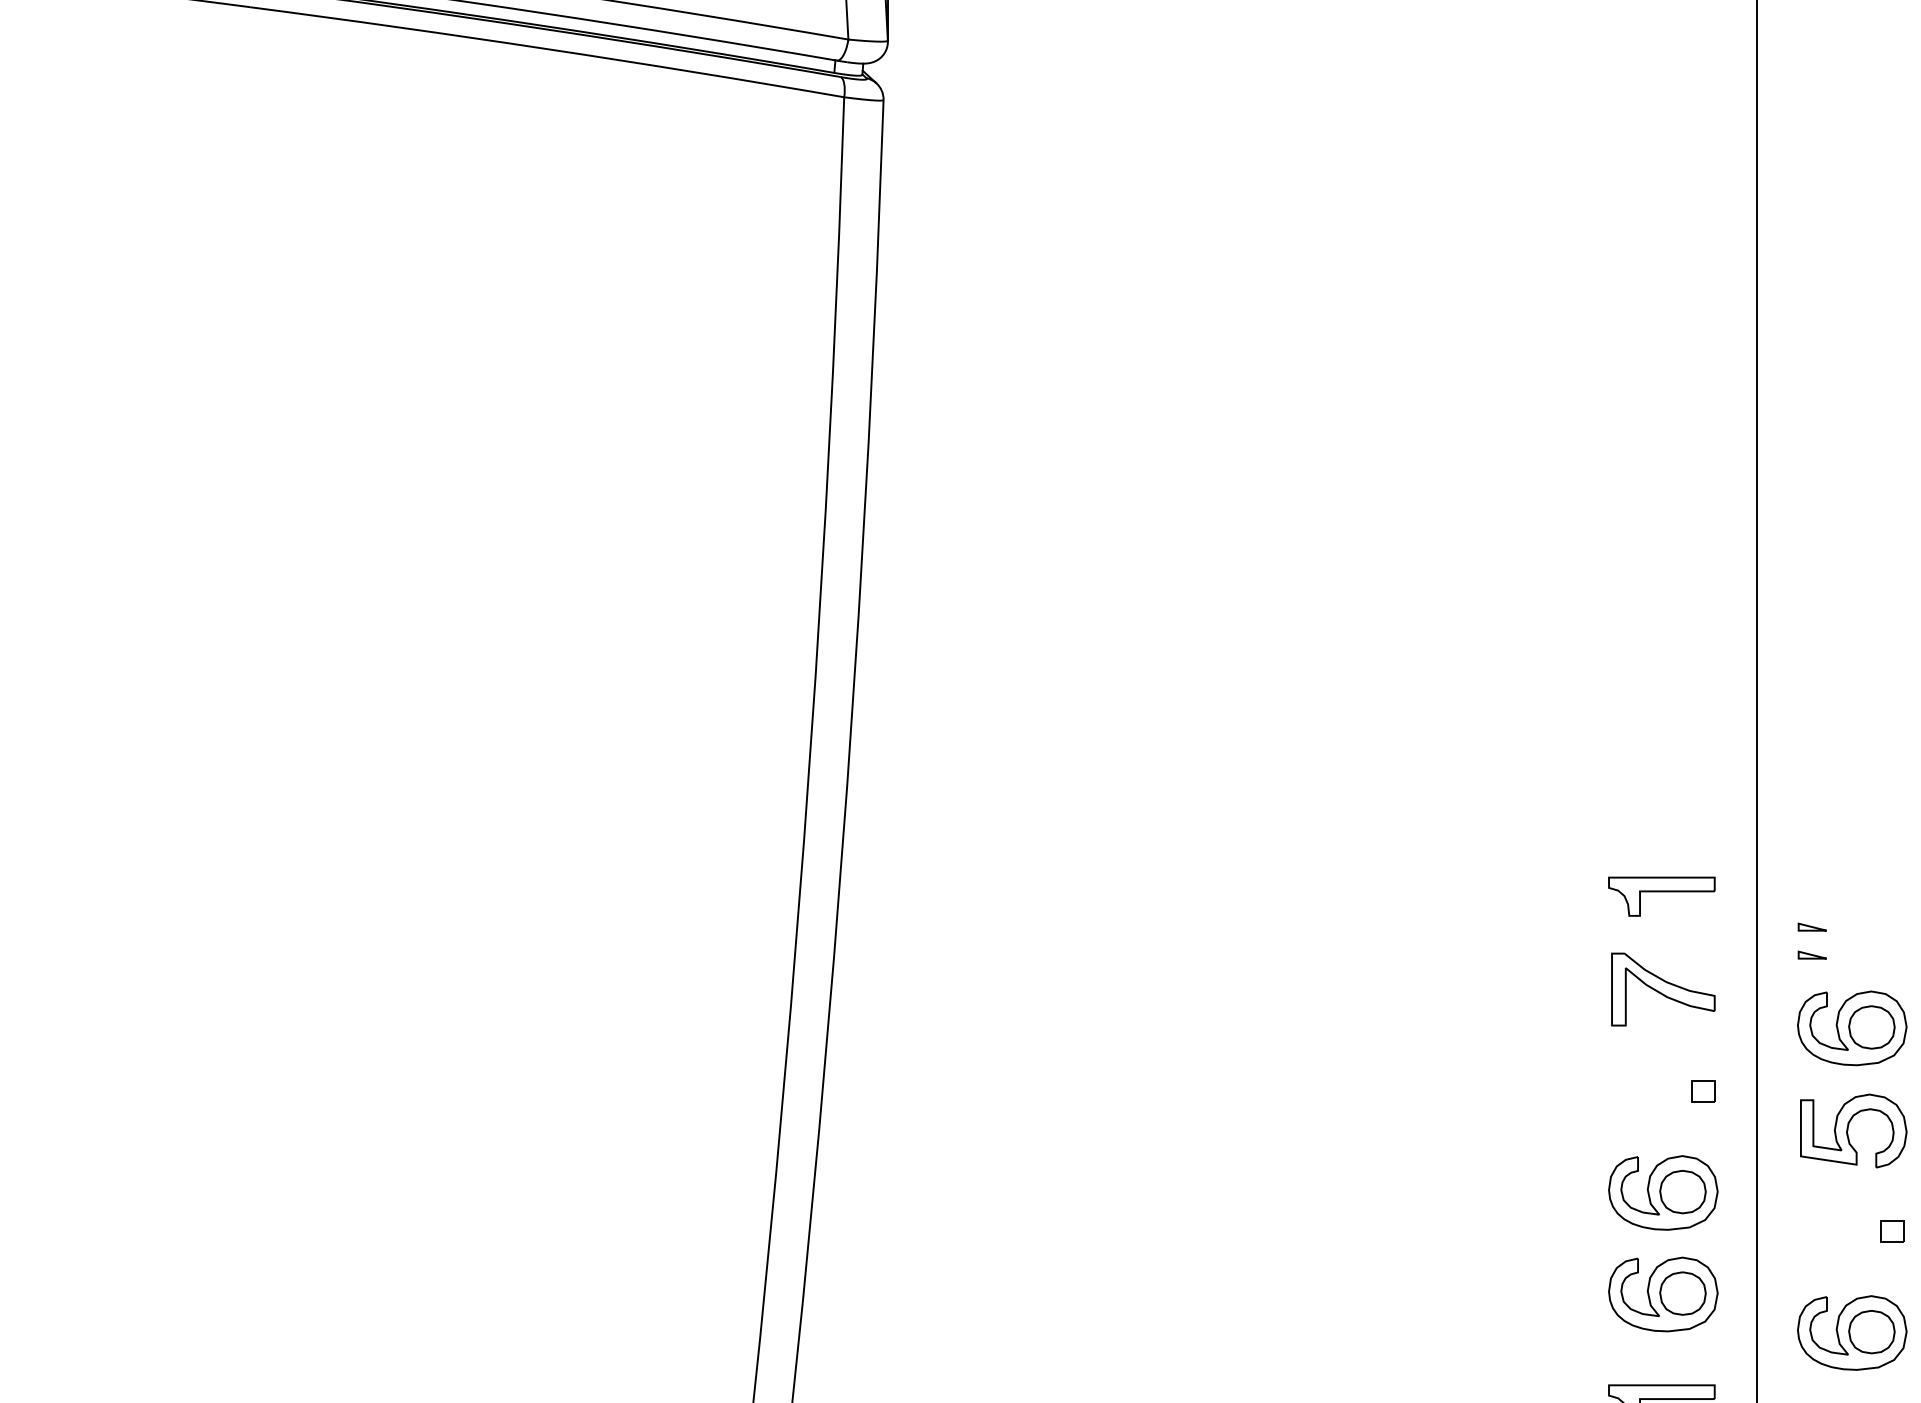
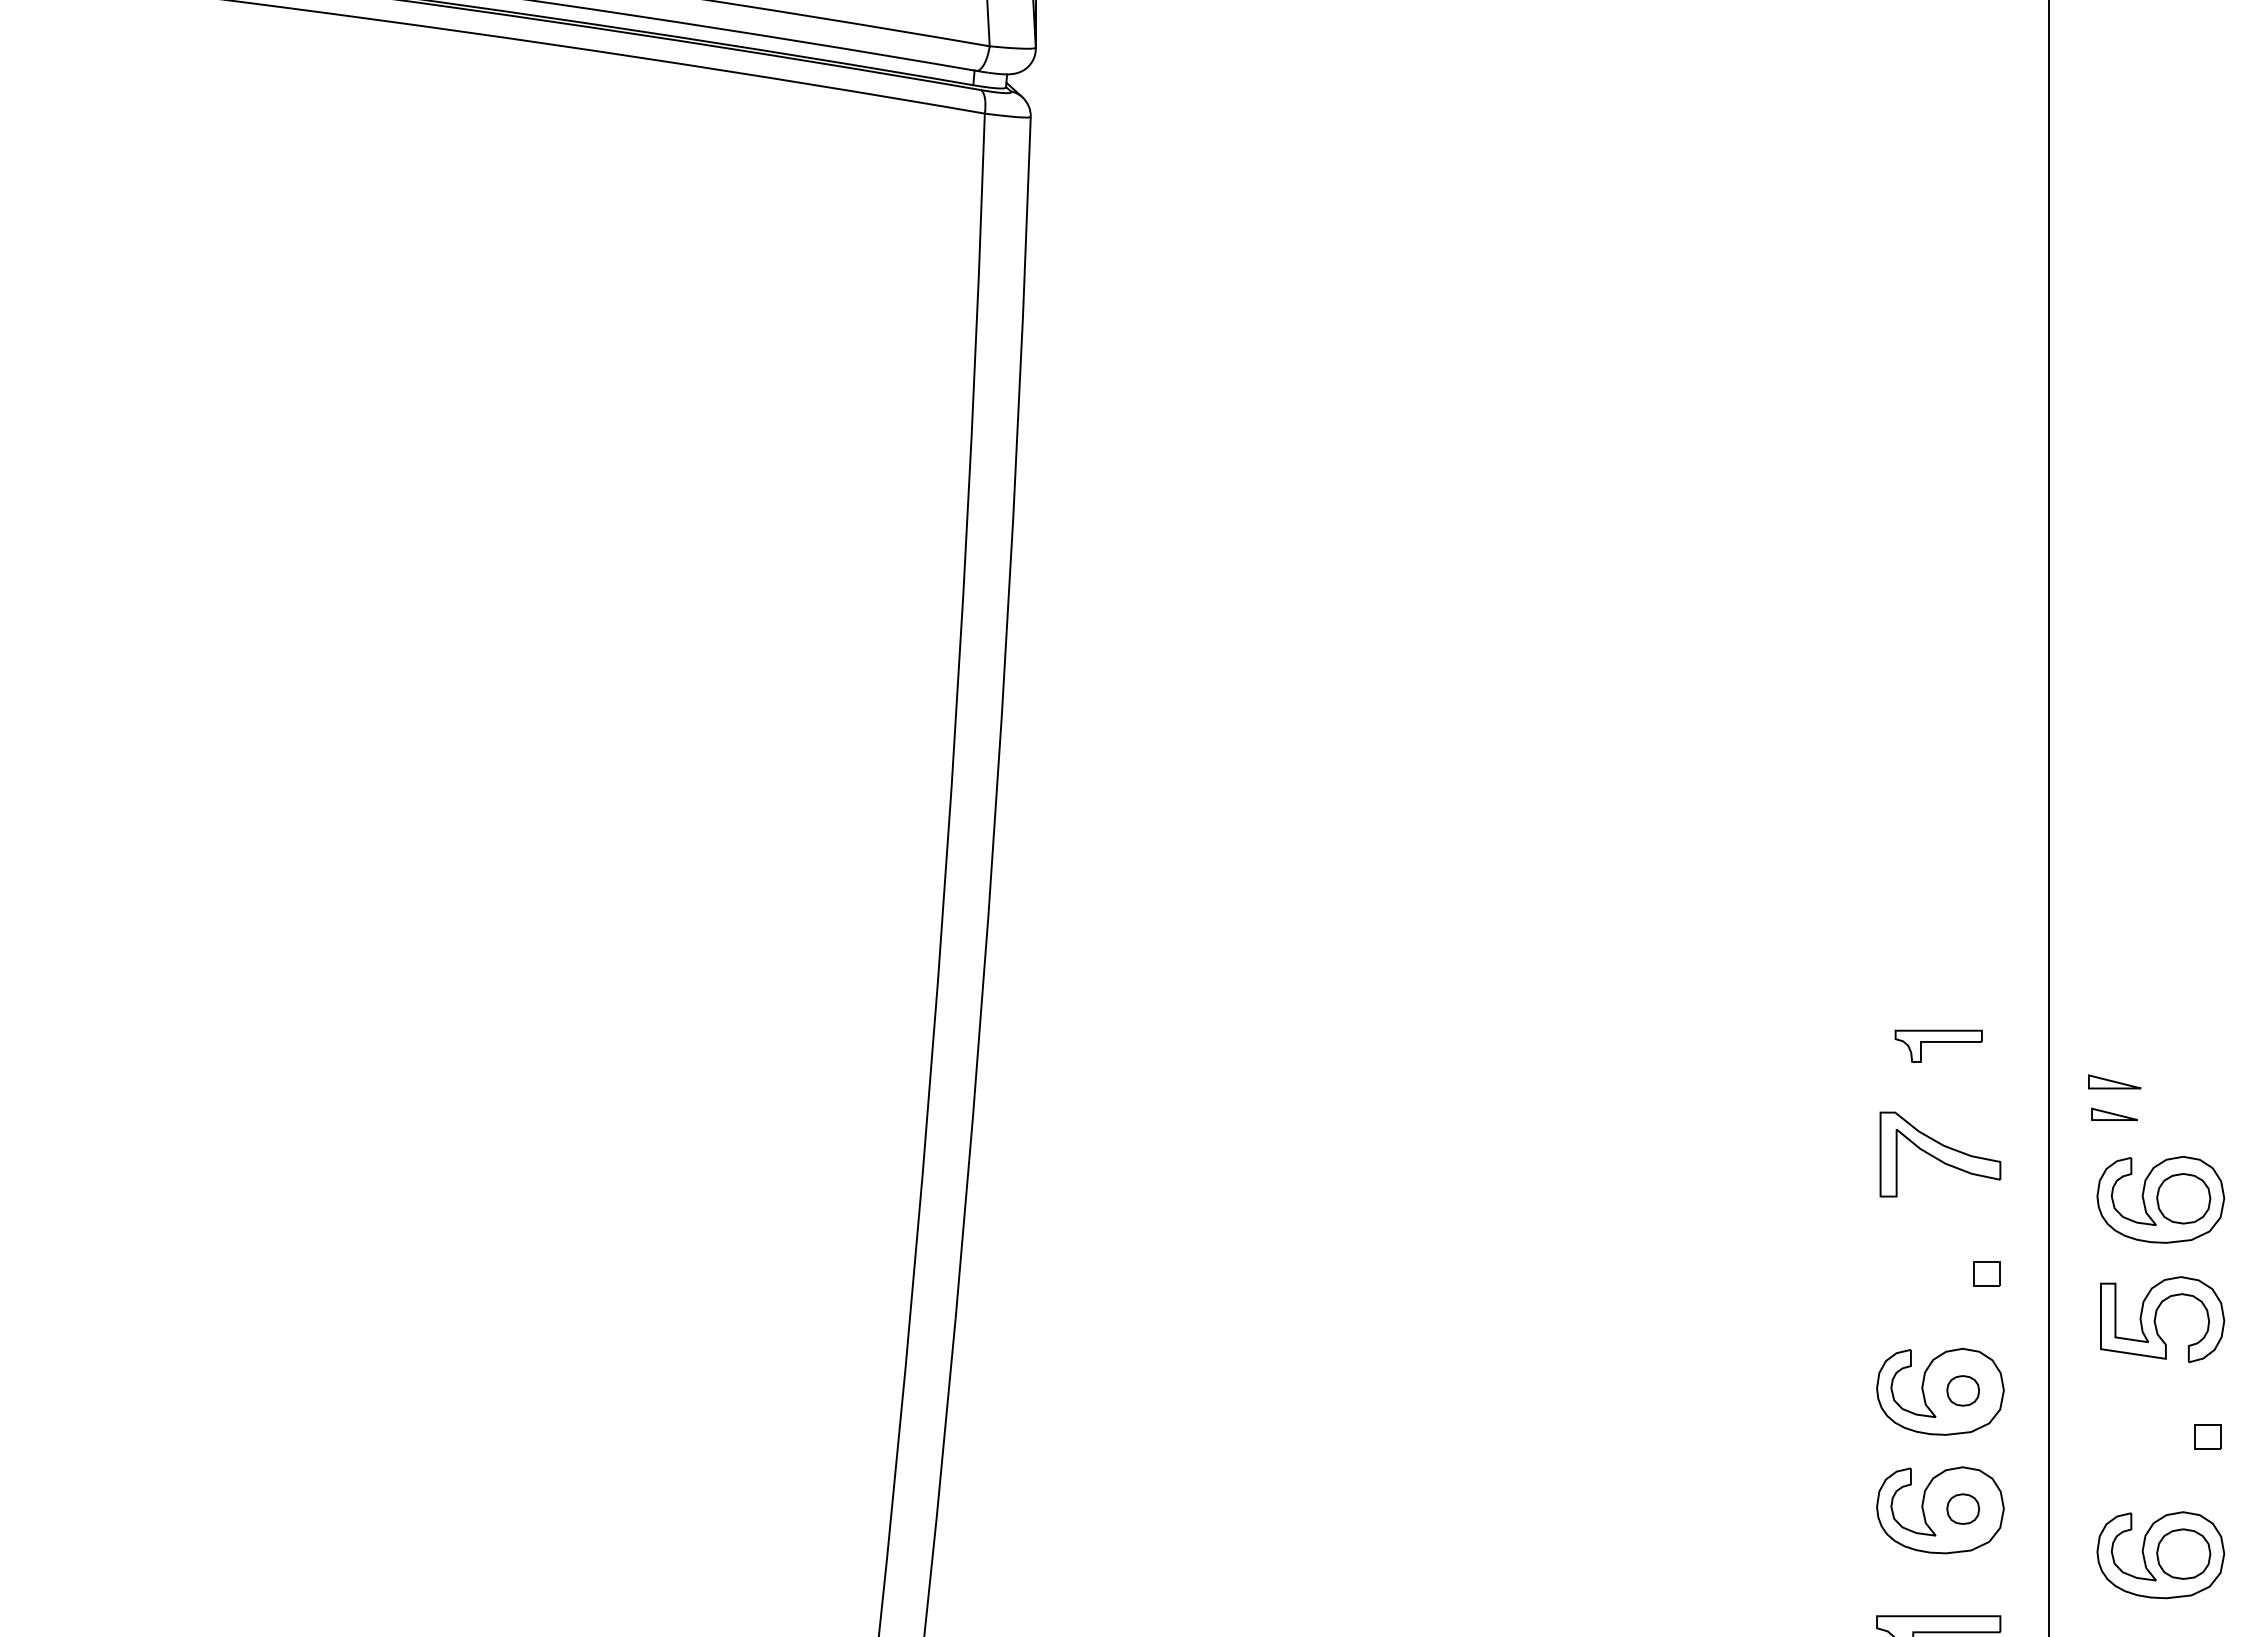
part: (1661, 896) -> (1938, 1046), size x0.7
part: (1811, 926) -> (2113, 1081), size x1.6
part: (1811, 955) -> (2113, 1114), size x1.4
part: (1682, 1191) -> (1962, 1390), size x0.6
part: (1682, 1292) -> (1962, 1508), size x0.6

